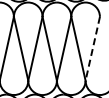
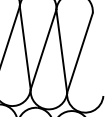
line: (92, 48) -> (79, 52), dashed -> solid

